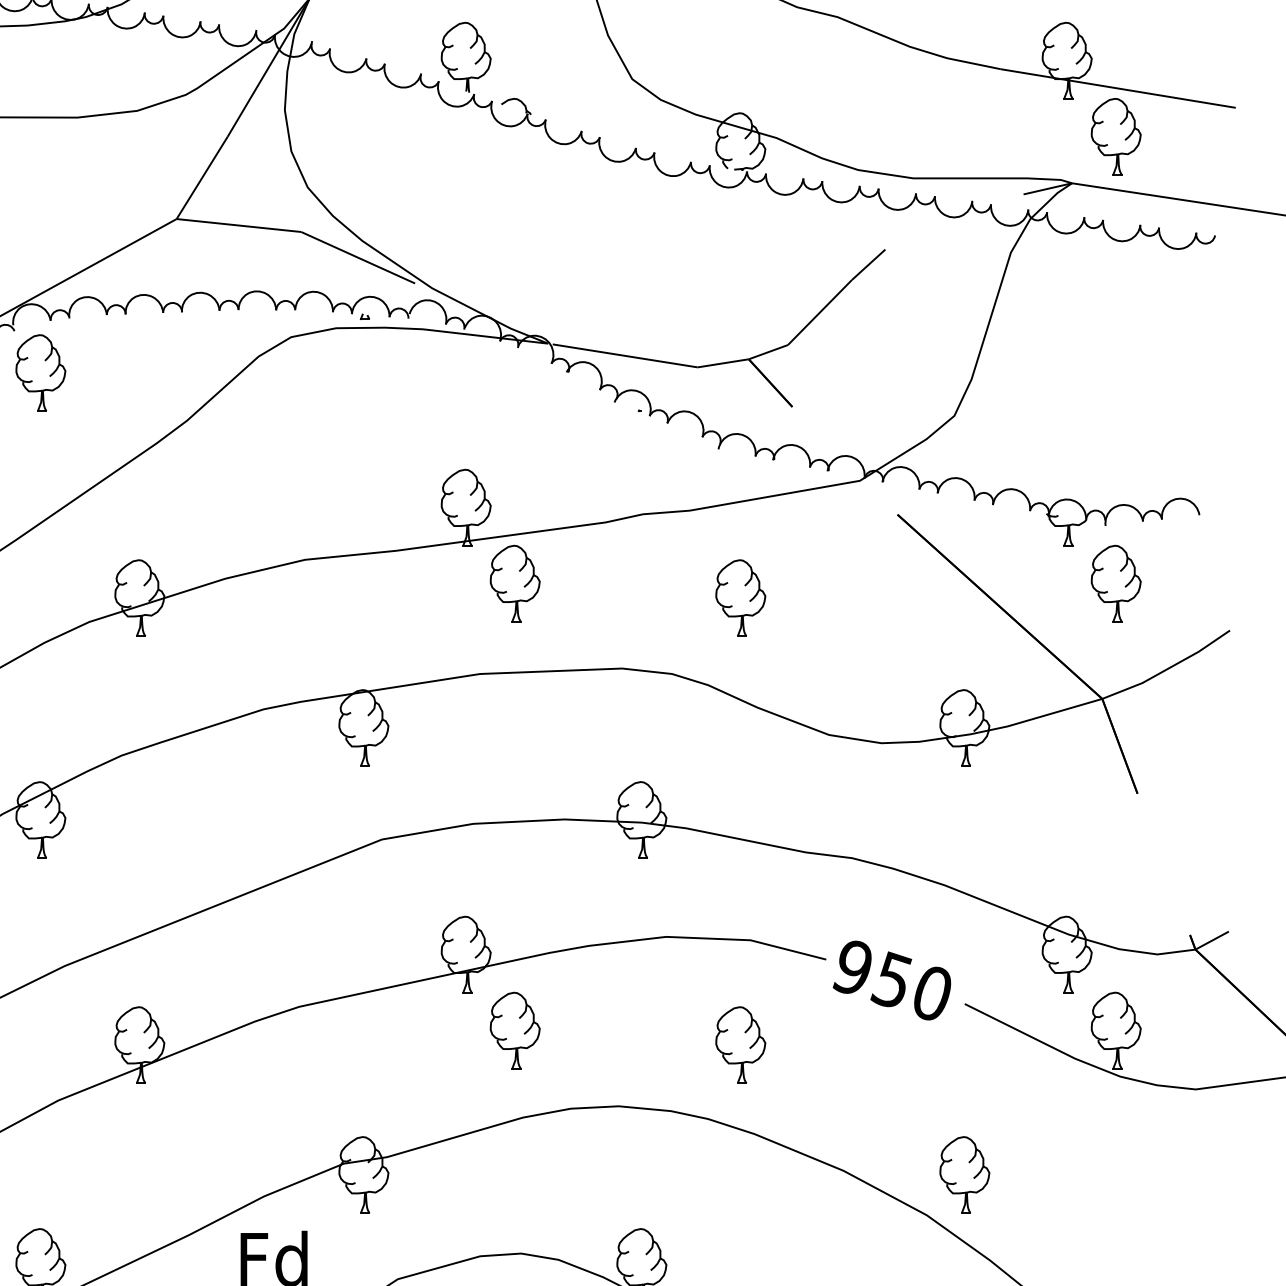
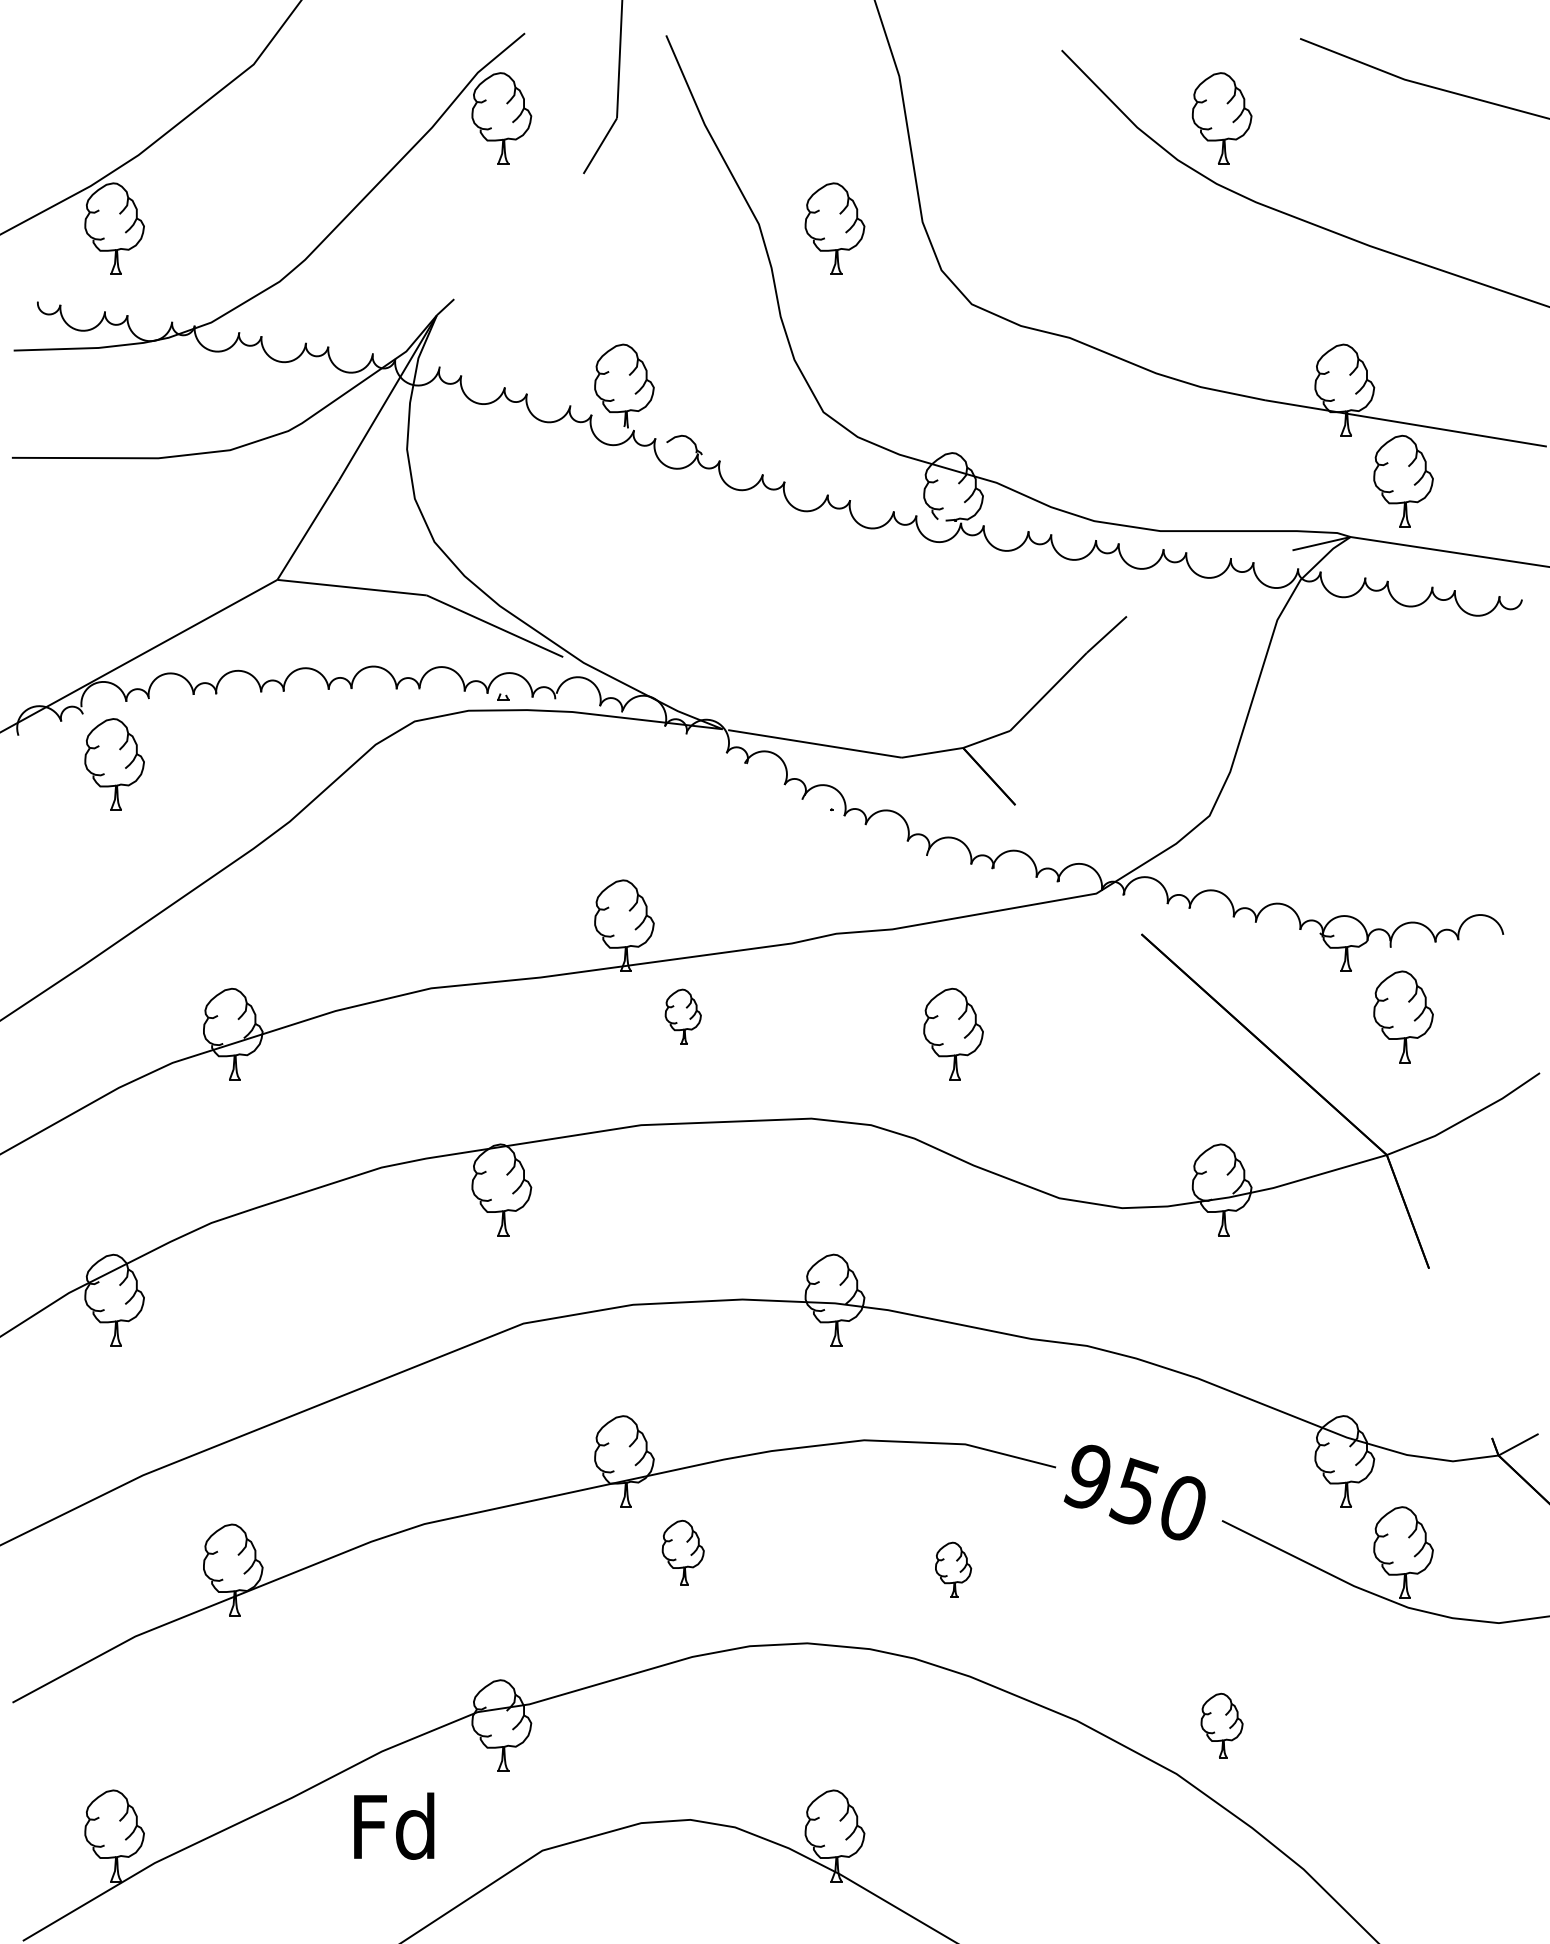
part: (515, 583) -> (683, 1016), size x0.6
part: (515, 1030) -> (683, 1552), size x0.7
part: (740, 1044) -> (953, 1569), size x0.6
part: (964, 1174) -> (1221, 1725), size x0.7

